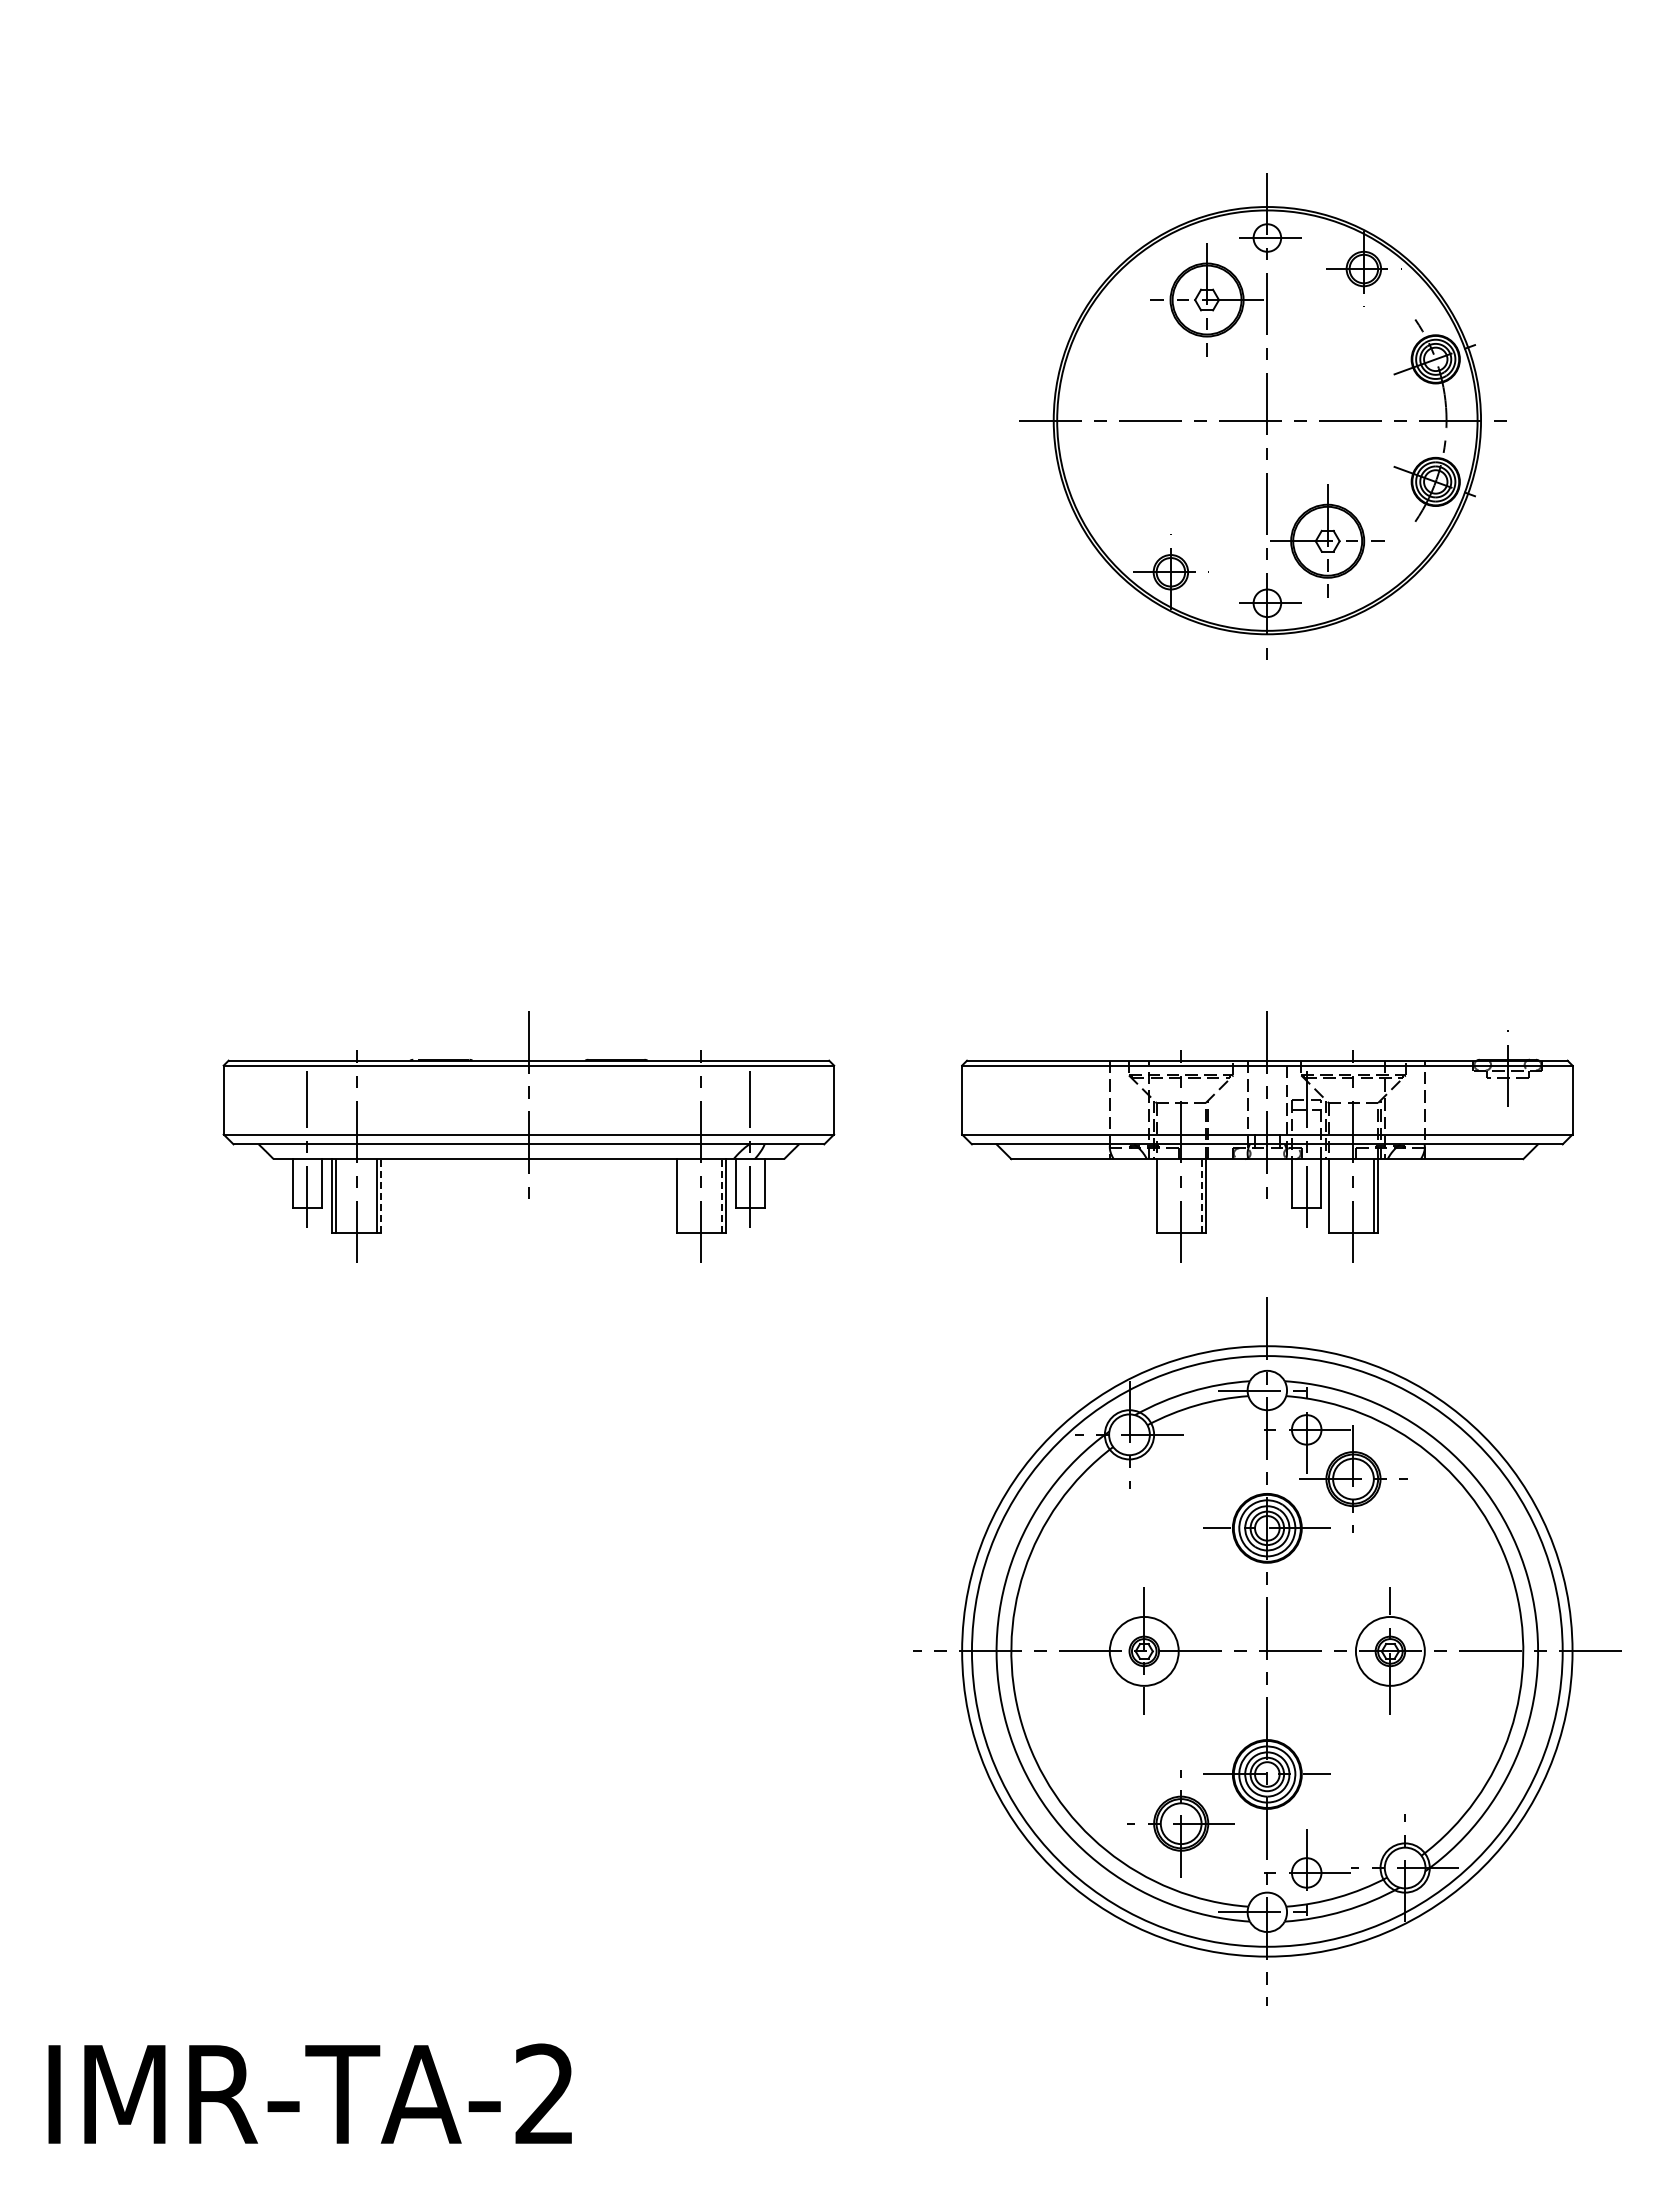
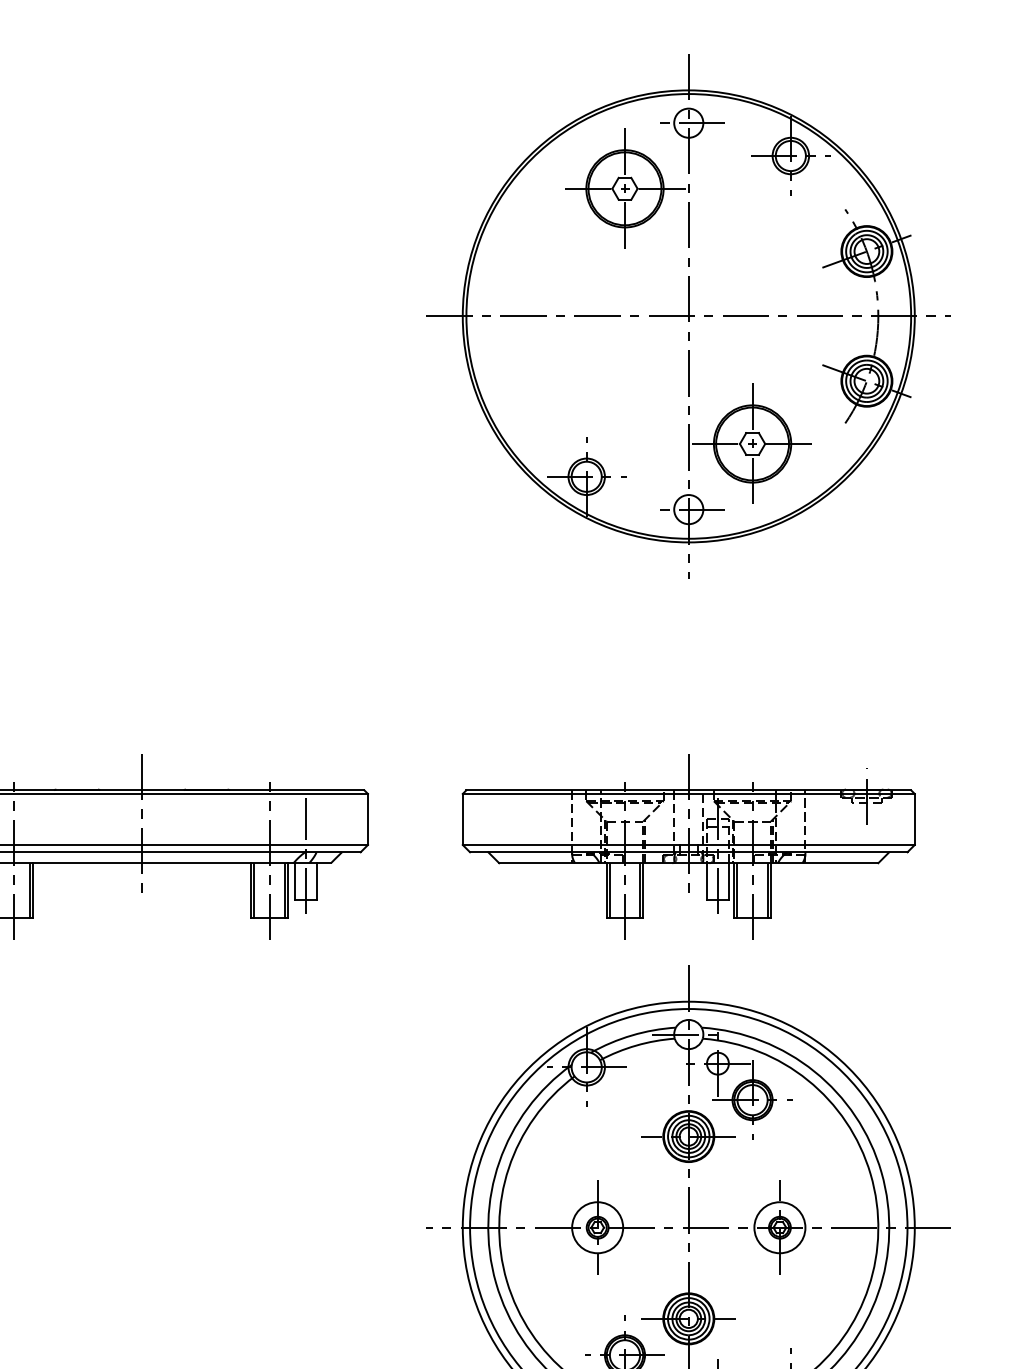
part: (1267, 420) -> (688, 316), size x1.43
line: (680, 1195) -> (254, 890), added
line: (1160, 1195) -> (609, 890), added
line: (1333, 1195) -> (737, 890), added
line: (381, 1196) -> (32, 890), dashed -> solid
line: (721, 1196) -> (284, 890), dashed -> solid
line: (1201, 1196) -> (640, 890), dashed -> solid

